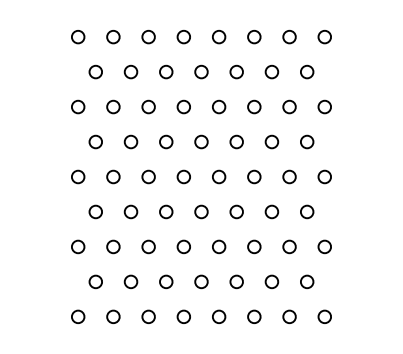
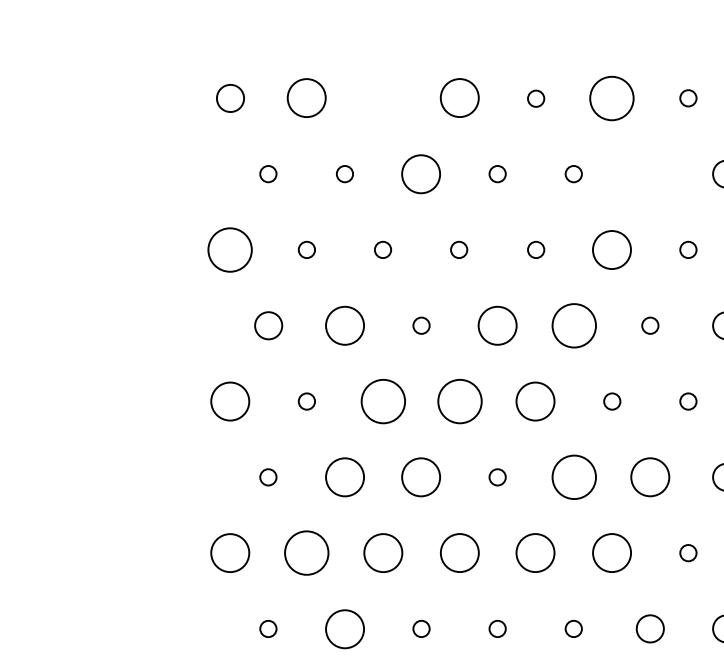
circle: (148, 36) -> (382, 97), removed
circle: (254, 36) -> (612, 97), size x1.6
circle: (289, 36) -> (688, 97), size x0.6
circle: (113, 37) -> (307, 99), size x1.4
circle: (183, 37) -> (458, 99), size x1.4
circle: (219, 37) -> (536, 99), size x0.6
circle: (95, 71) -> (268, 172), size x0.6
circle: (130, 71) -> (343, 172), size x0.6
circle: (166, 71) -> (421, 172), size x1.4
circle: (201, 71) -> (497, 172), size x0.6
circle: (236, 71) -> (573, 172), size x0.6
circle: (271, 71) -> (649, 172), removed
circle: (78, 106) -> (231, 248), size x1.6
circle: (113, 106) -> (307, 248), size x0.6
circle: (148, 106) -> (382, 248), size x0.6
circle: (183, 106) -> (458, 248), size x0.6
circle: (219, 106) -> (536, 248), size x0.6
circle: (254, 106) -> (612, 248), size x1.4
circle: (289, 106) -> (688, 248), size x0.6
circle: (130, 141) -> (343, 324), size x1.4
circle: (166, 141) -> (421, 324), size x0.6
circle: (201, 141) -> (497, 324), size x1.4
circle: (236, 141) -> (573, 324), size x1.6
circle: (271, 141) -> (649, 324), size x0.6
circle: (78, 176) -> (231, 400), size x1.4
circle: (113, 176) -> (307, 400), size x0.6
circle: (148, 176) -> (382, 400), size x1.6
circle: (183, 176) -> (458, 400), size x1.6
circle: (219, 176) -> (536, 400), size x1.4
circle: (254, 176) -> (612, 400), size x0.6
circle: (289, 176) -> (688, 400), size x0.6
circle: (95, 211) -> (268, 476), size x0.6
circle: (130, 211) -> (343, 476), size x1.4
circle: (166, 211) -> (421, 476), size x1.4
circle: (201, 211) -> (497, 476), size x0.6
circle: (236, 211) -> (573, 476), size x1.6
circle: (271, 211) -> (649, 476), size x1.4
circle: (78, 246) -> (231, 552), size x1.4
circle: (113, 246) -> (307, 552), size x1.6
circle: (148, 246) -> (382, 552), size x1.4
circle: (183, 246) -> (458, 552), size x1.4
circle: (219, 246) -> (536, 552), size x1.4
circle: (254, 246) -> (612, 552), size x1.4
circle: (289, 246) -> (688, 552), size x0.6
circle: (95, 281) -> (268, 627), size x0.6
circle: (130, 281) -> (343, 627), size x1.4
circle: (166, 281) -> (421, 627), size x0.6
circle: (201, 281) -> (497, 627), size x0.6
circle: (236, 281) -> (573, 627), size x0.6

